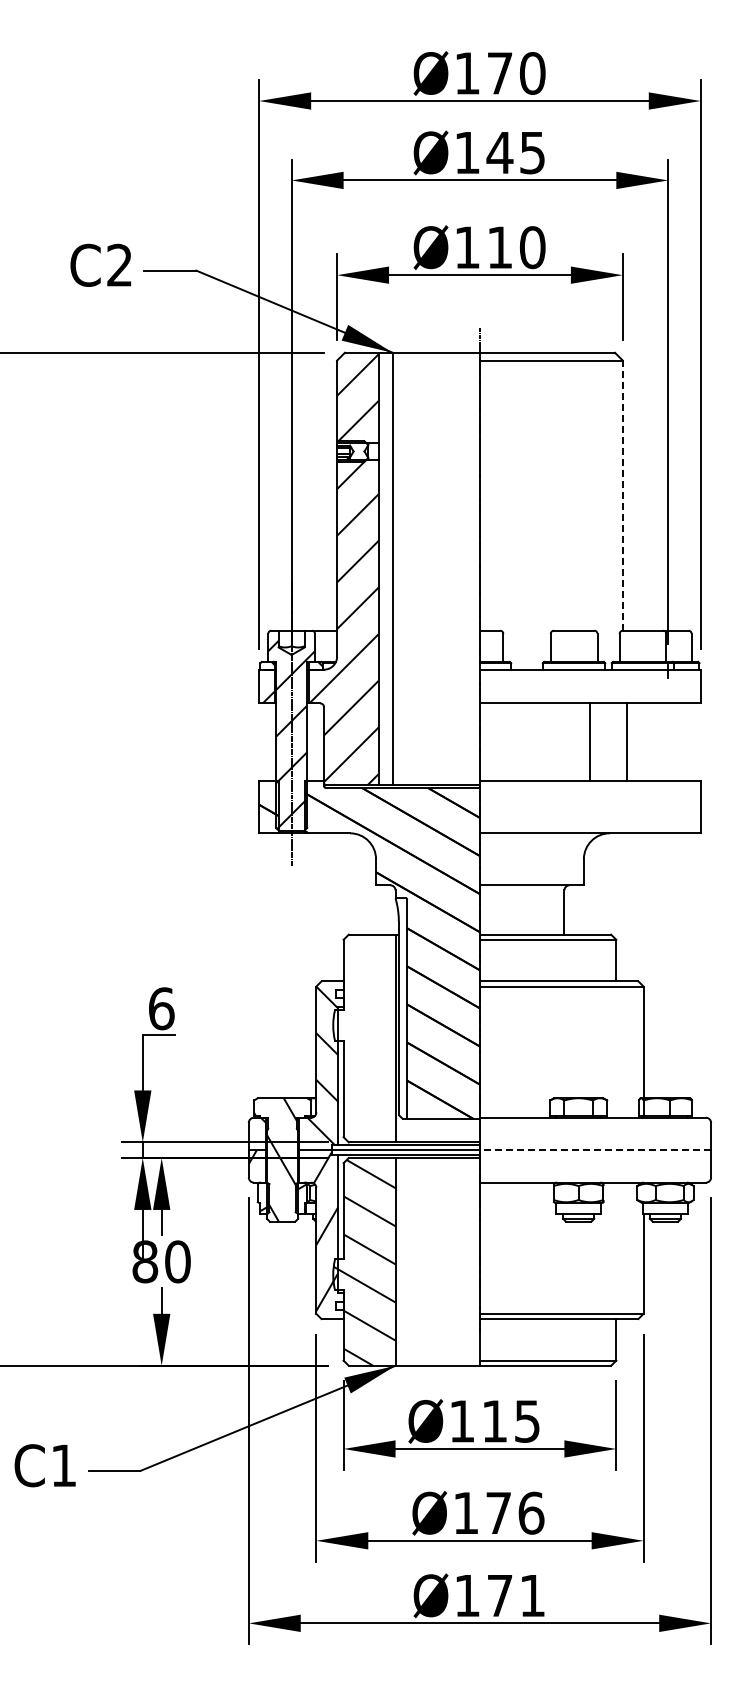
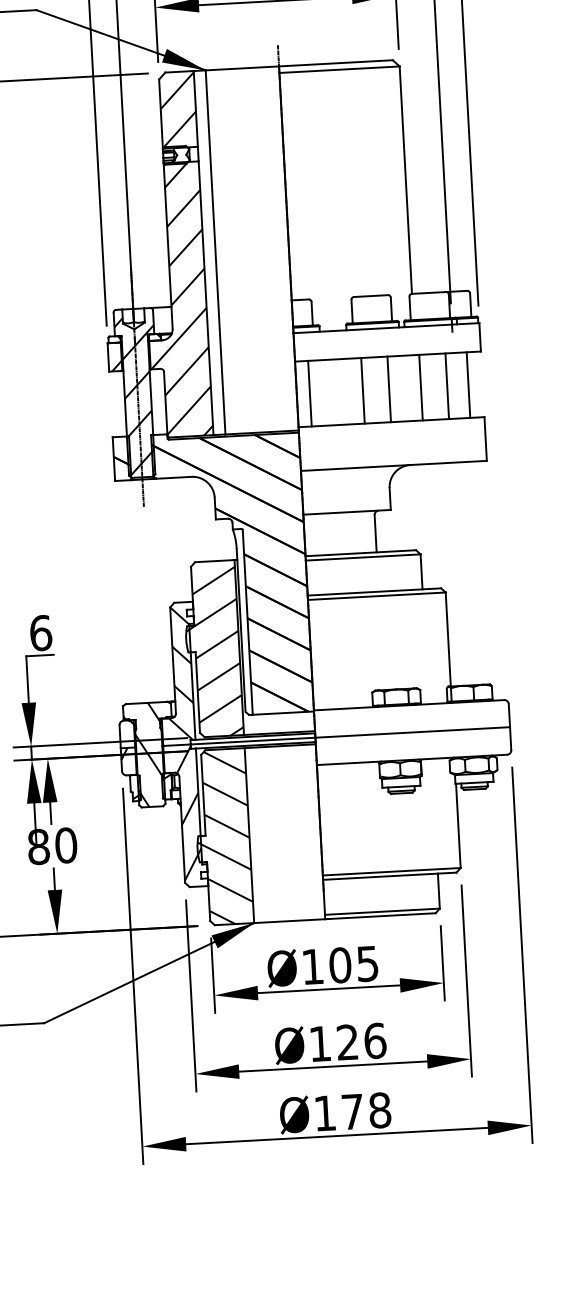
line: (622, 495) -> (405, 180), dashed -> solid
line: (495, 742) -> (309, 393), added
line: (558, 742) -> (362, 390), added
line: (658, 742) -> (447, 386), added
line: (683, 742) -> (468, 385), added
hatch: (364, 1042) -> (213, 652), added
line: (595, 1150) -> (412, 732), dashed -> solid
text: (494, 1421) -> (340, 965), Ø115 -> Ø105
text: (498, 1512) -> (347, 1041), Ø176 -> Ø126
text: (532, 1595) -> (379, 1110), Ø171 -> Ø178

